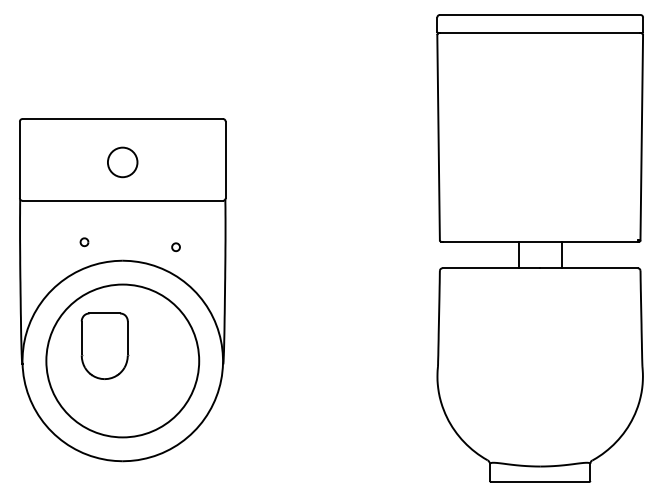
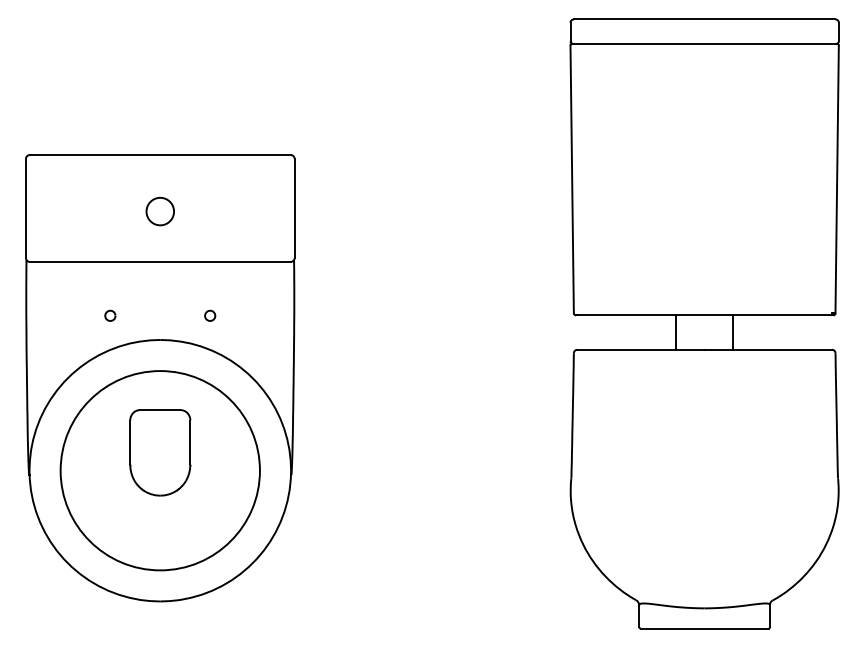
circle: (122, 161) -> (159, 210), size x0.71
part: (175, 247) -> (209, 316), moved
part: (104, 345) -> (159, 451), moved

